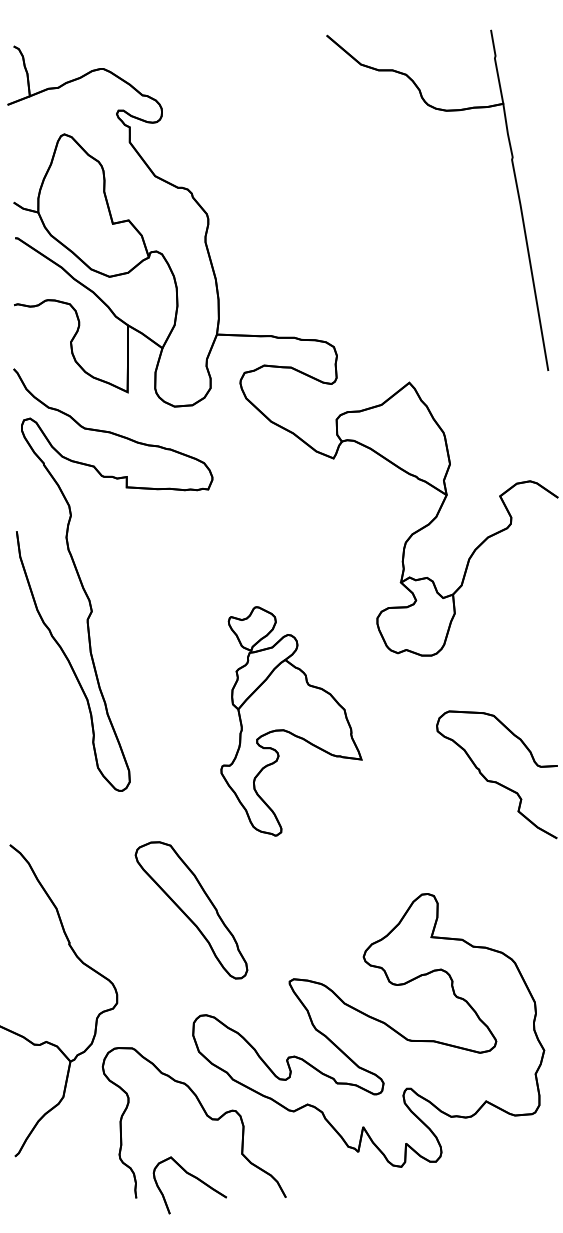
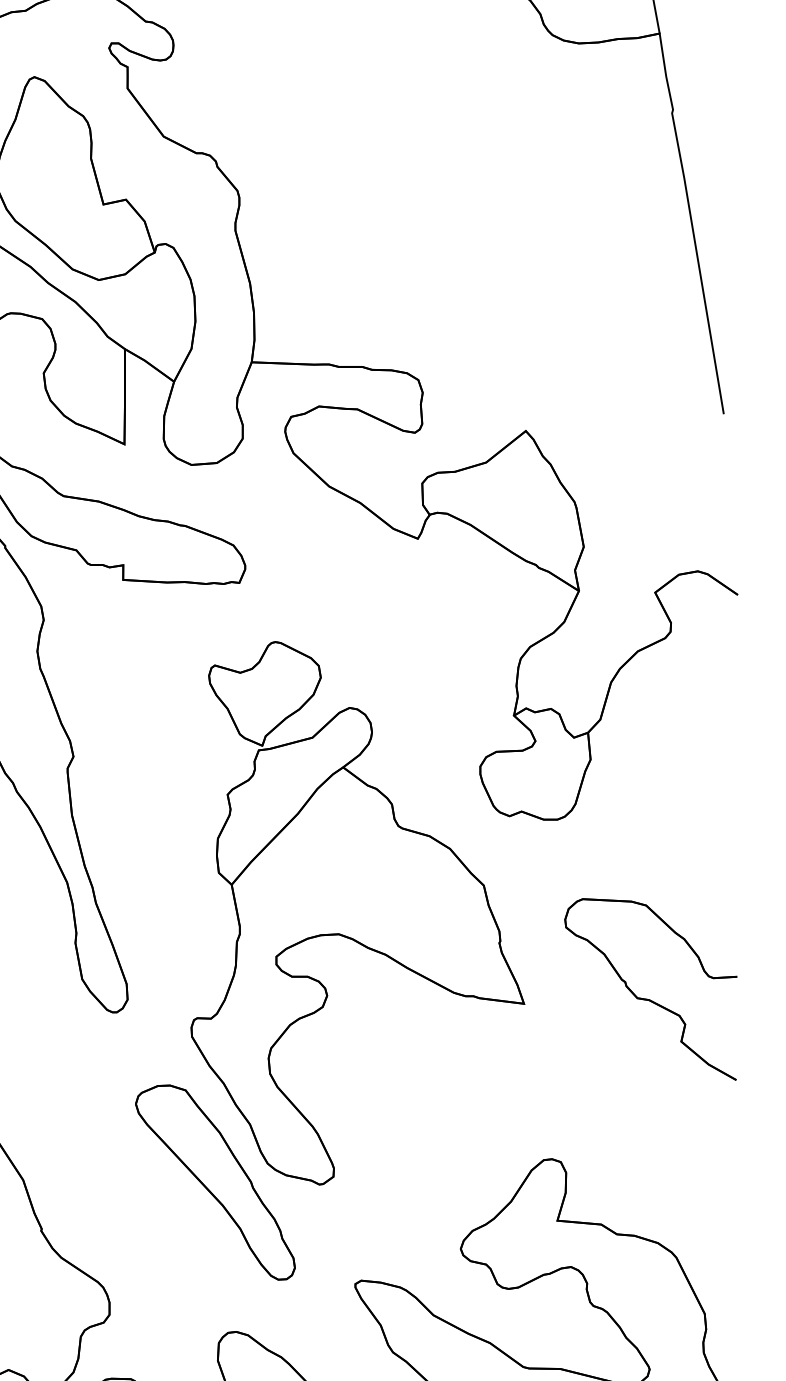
part: (291, 721) -> (357, 913), size x1.67

